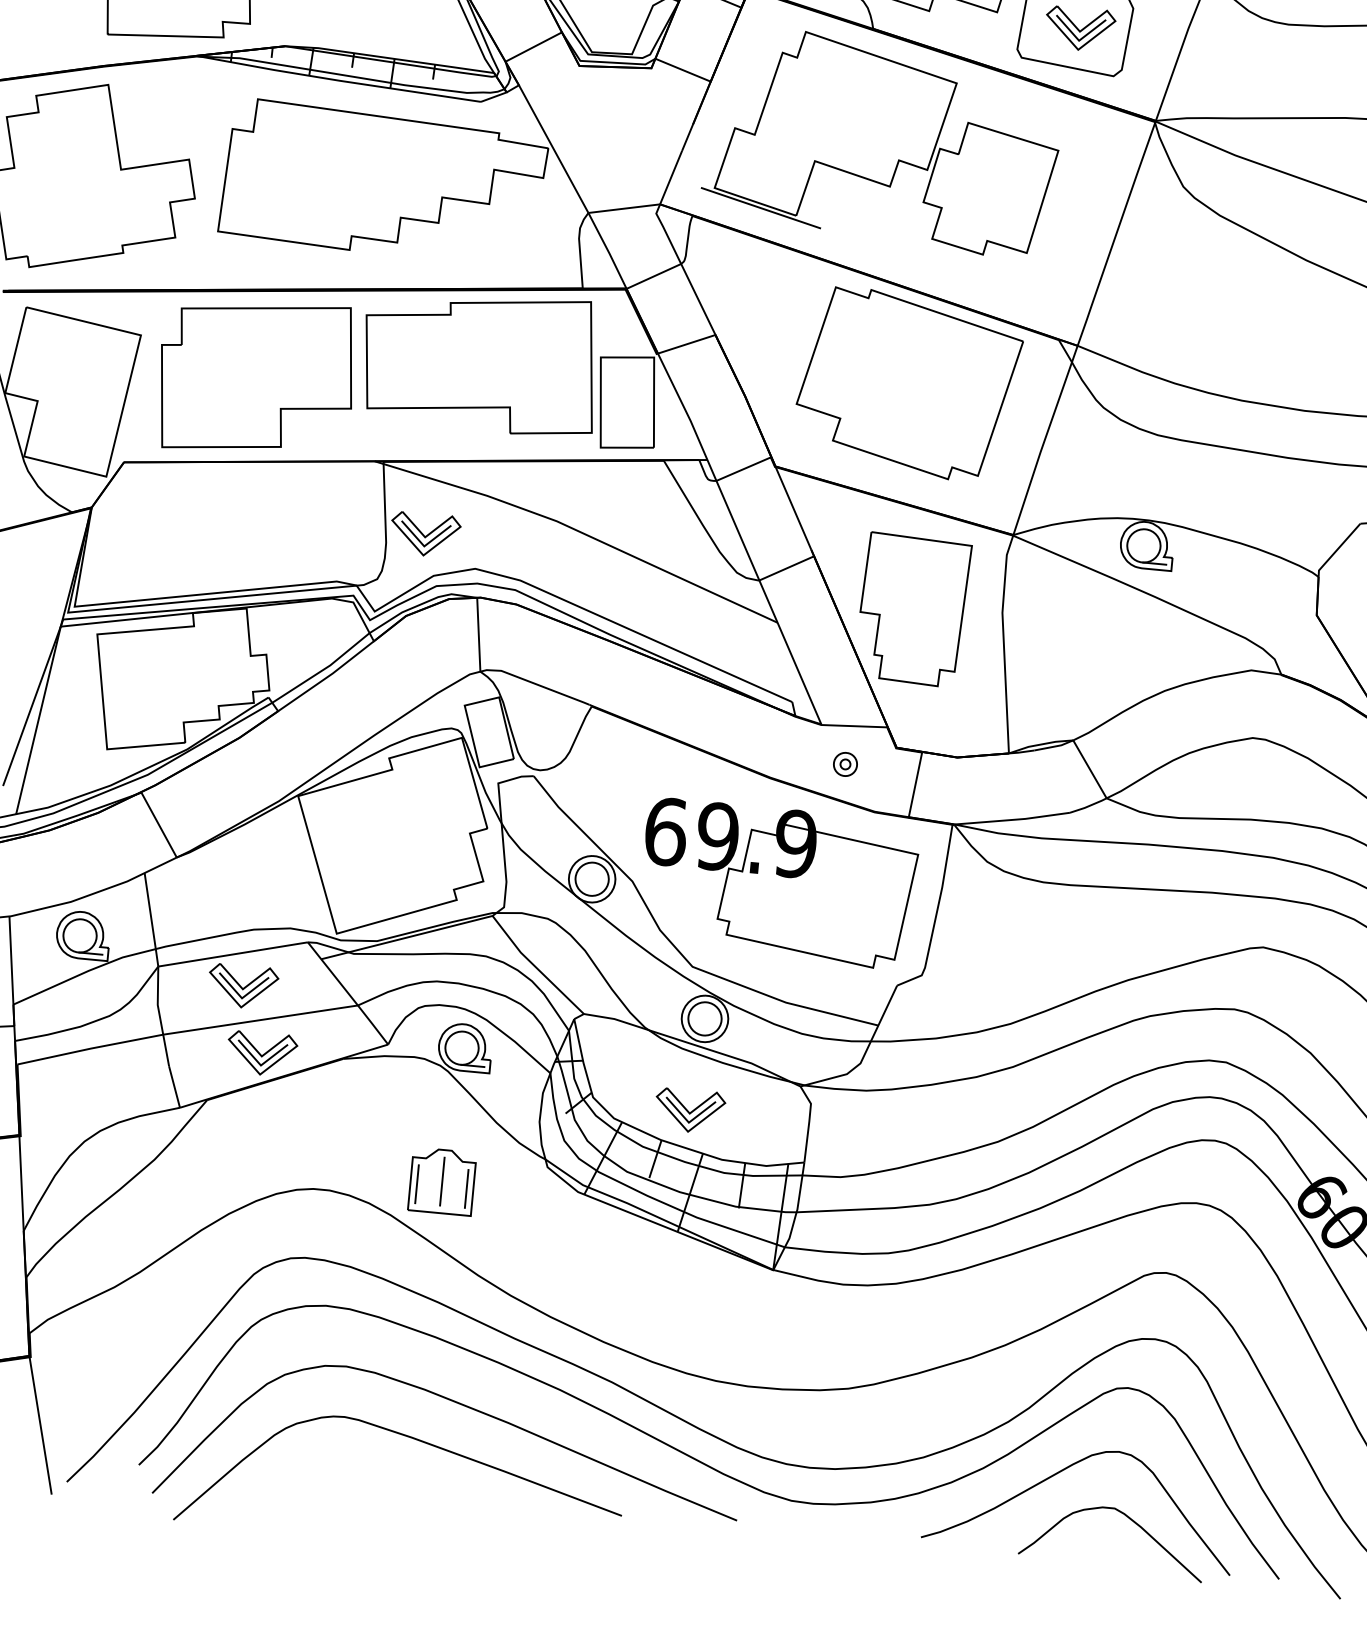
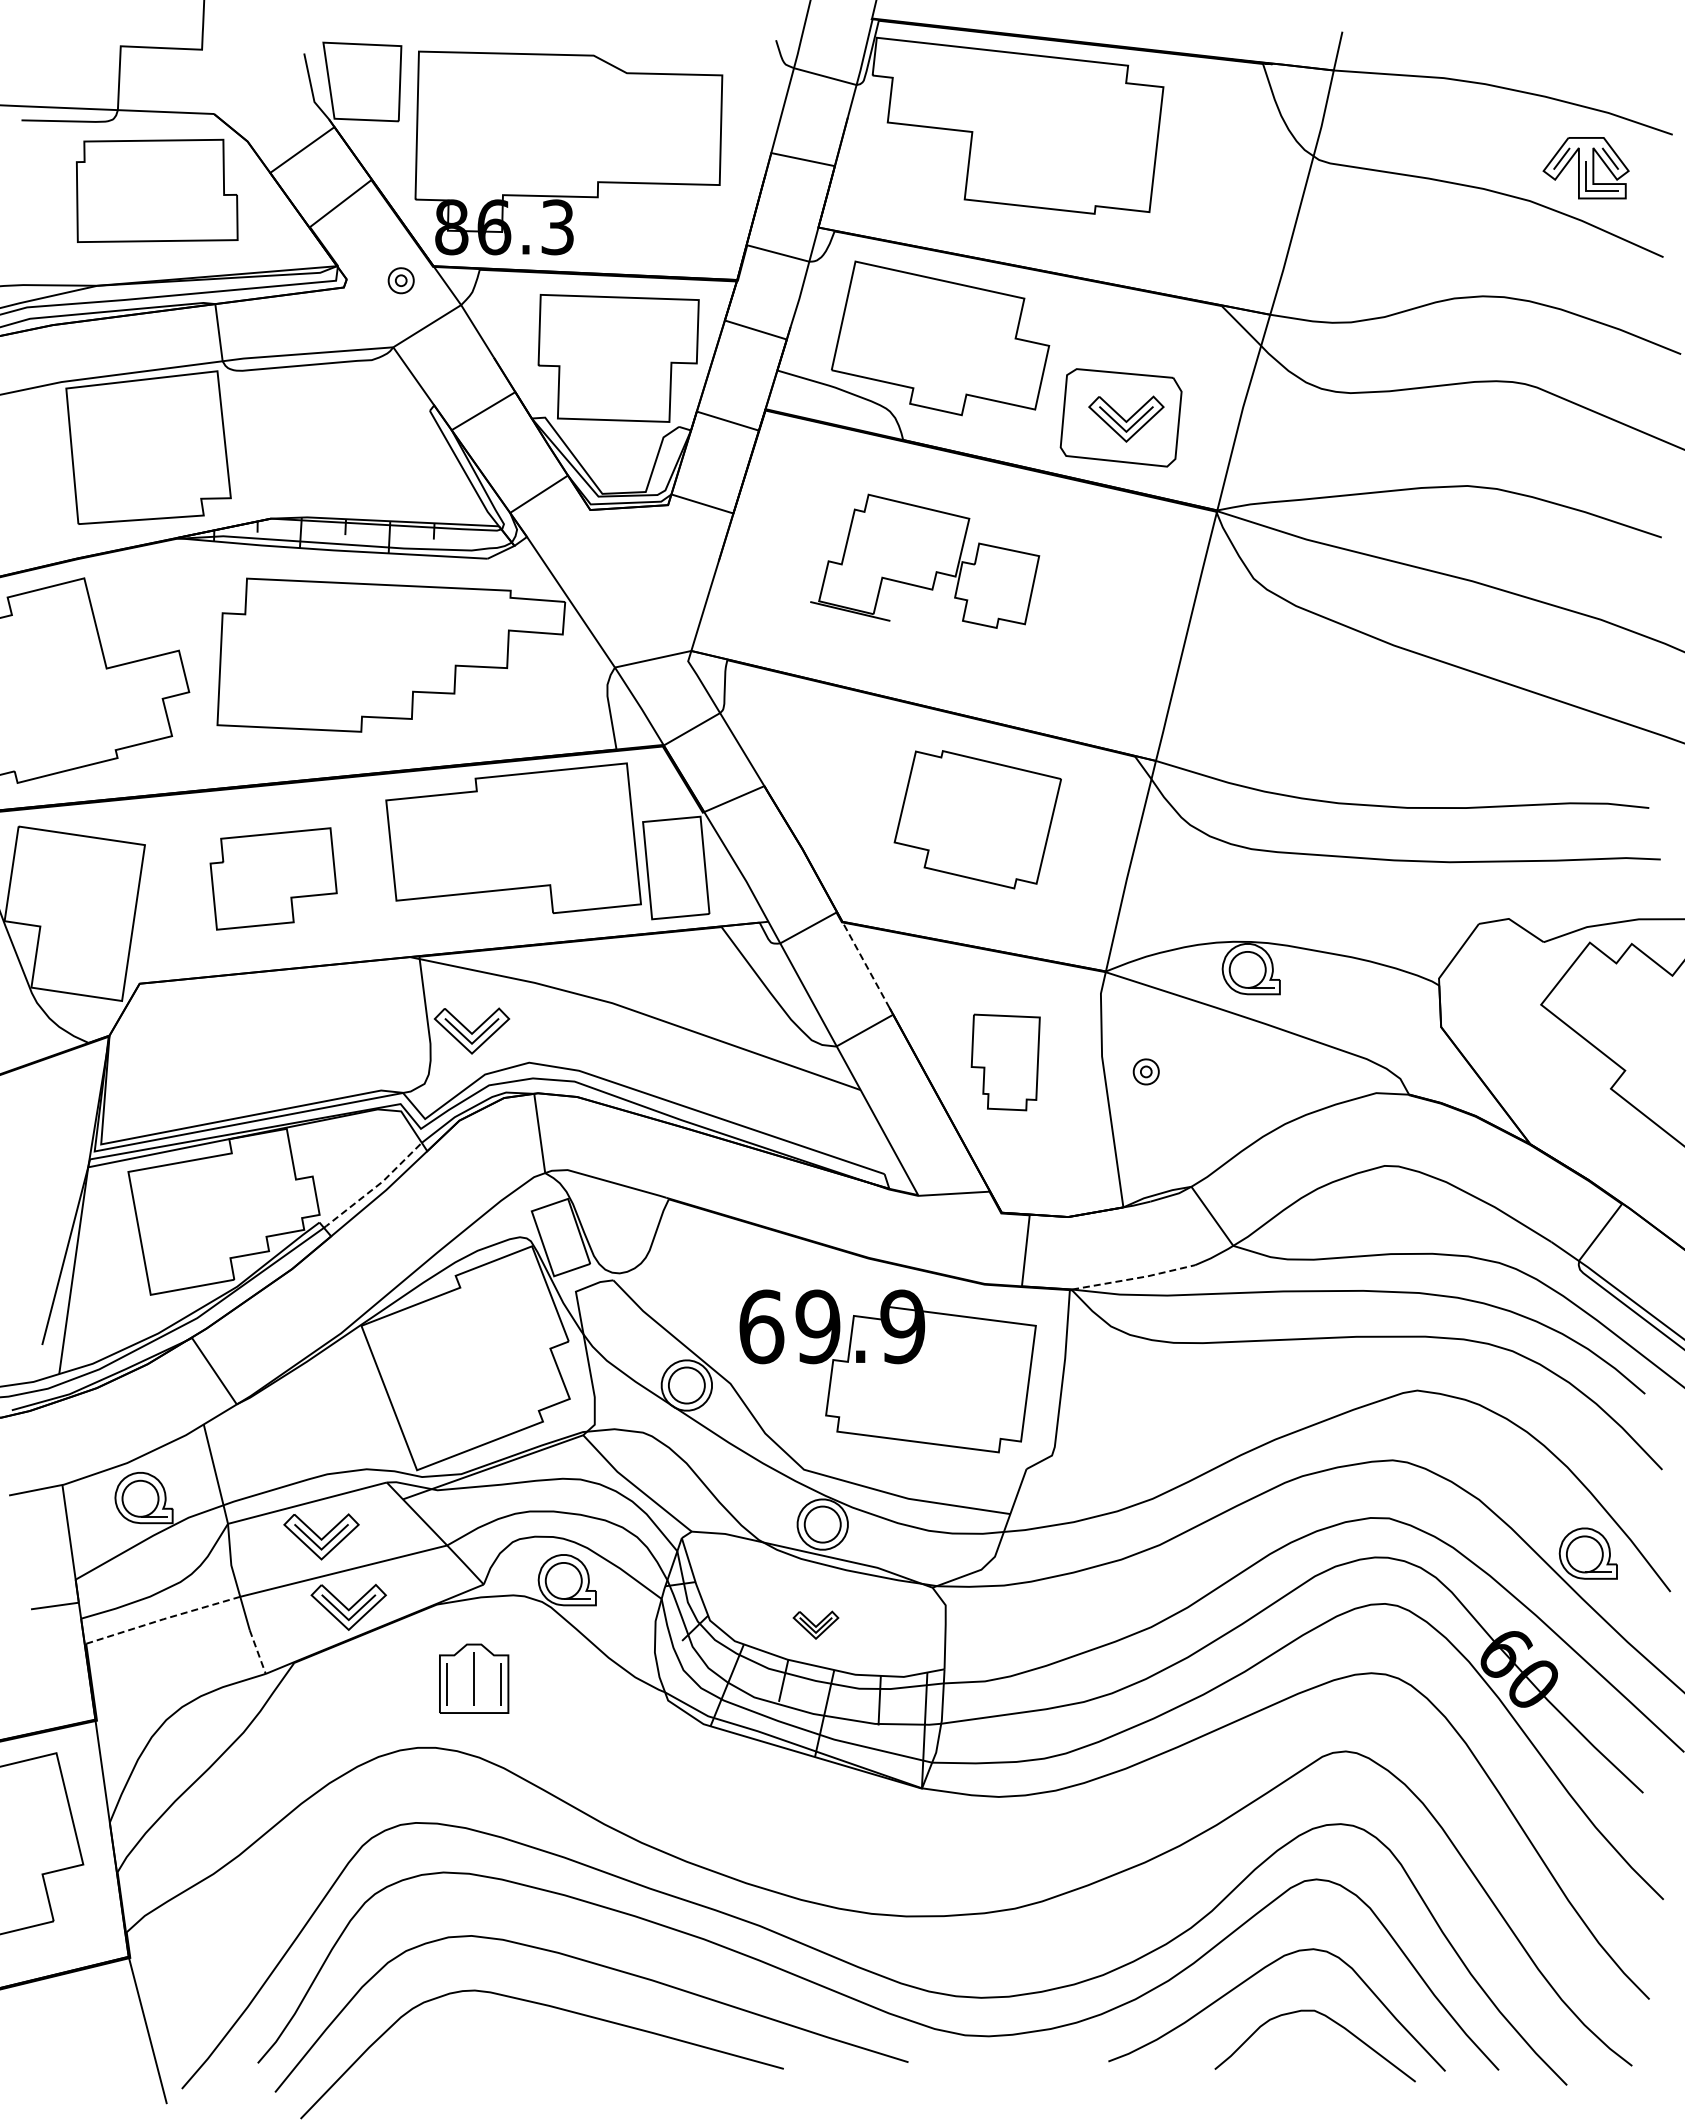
part: (882, 142) -> (924, 561), size x0.6
part: (256, 377) -> (273, 878), size x0.6
part: (908, 384) -> (977, 819), size x0.7
line: (792, 507) -> (865, 964), solid -> dashed
part: (913, 609) -> (1005, 1062), size x0.6
line: (322, 670) -> (374, 1187), solid -> dashed
part: (844, 763) -> (1145, 1071), moved
line: (1013, 819) -> (1135, 1278), solid -> dashed
line: (89, 1048) -> (162, 1619), solid -> dashed
line: (174, 1087) -> (257, 1652), solid -> dashed
part: (689, 1110) -> (815, 1624), size x0.6
part: (442, 1181) -> (474, 1678), moved

